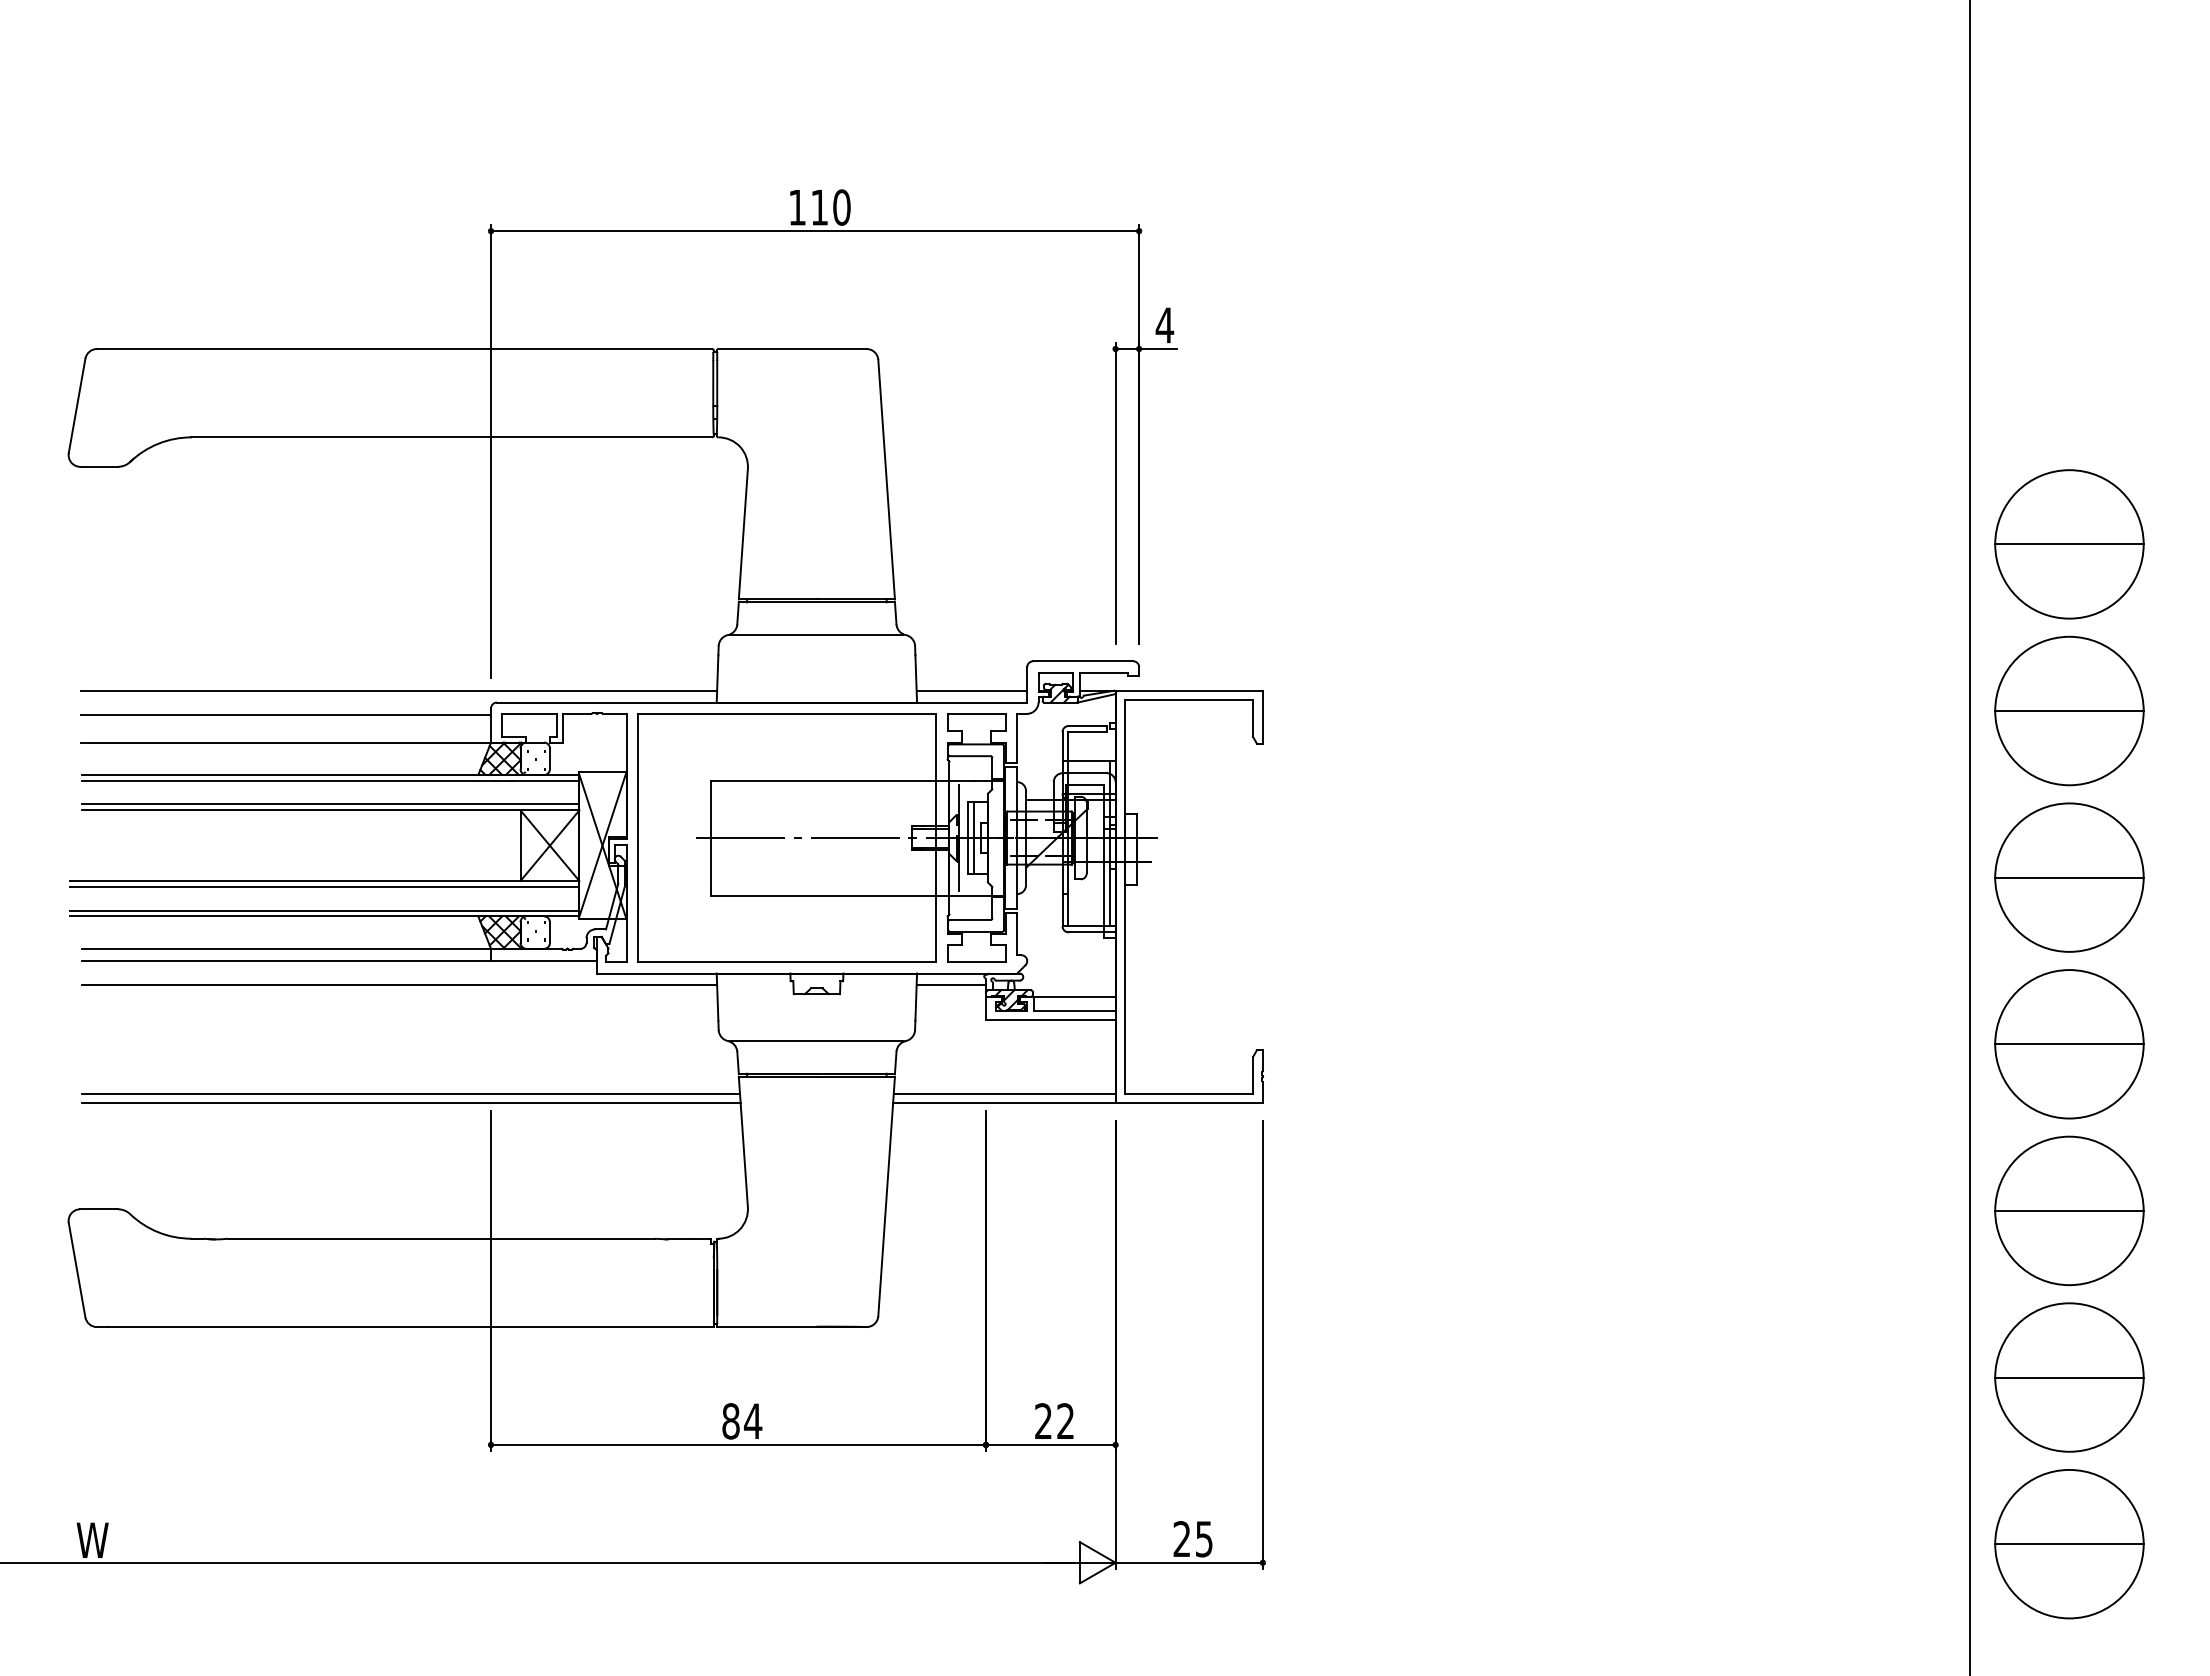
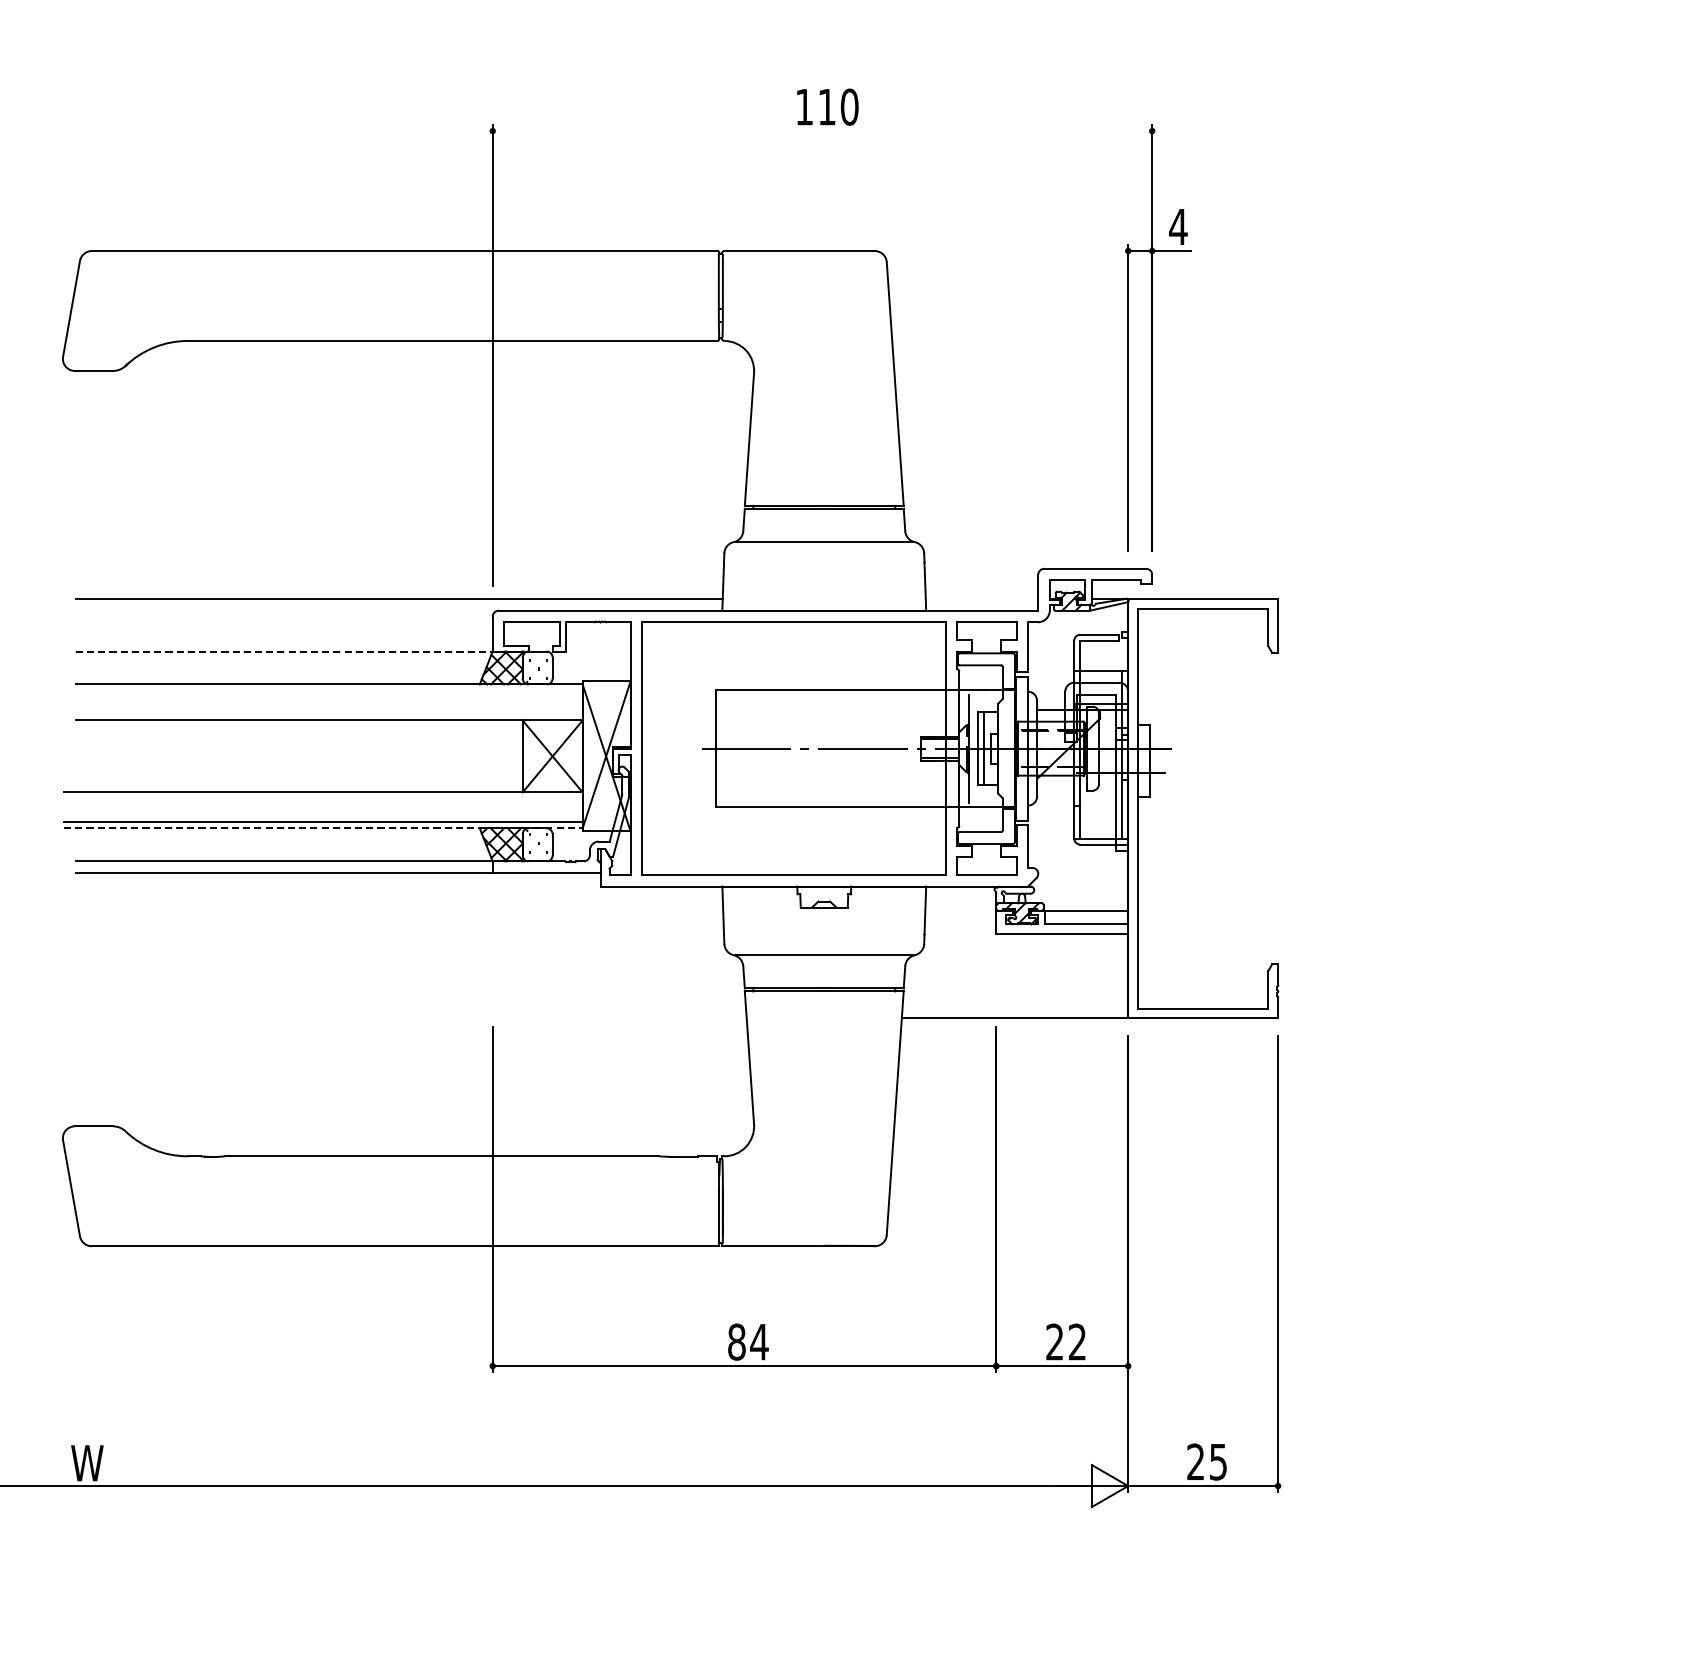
line: (815, 231) -> (822, 131), removed
line: (971, 690) -> (981, 598), removed
line: (286, 715) -> (284, 623), removed
line: (286, 742) -> (284, 651), solid -> dashed
line: (330, 780) -> (329, 690), removed
line: (330, 804) -> (329, 714), removed
line: (324, 886) -> (323, 797), removed
line: (324, 916) -> (323, 828), solid -> dashed
line: (399, 985) -> (399, 898), removed
line: (950, 985) -> (960, 898), removed
line: (410, 1093) -> (410, 1008), removed
line: (1004, 1093) -> (1015, 1008), removed
line: (410, 1103) -> (410, 1018), removed

